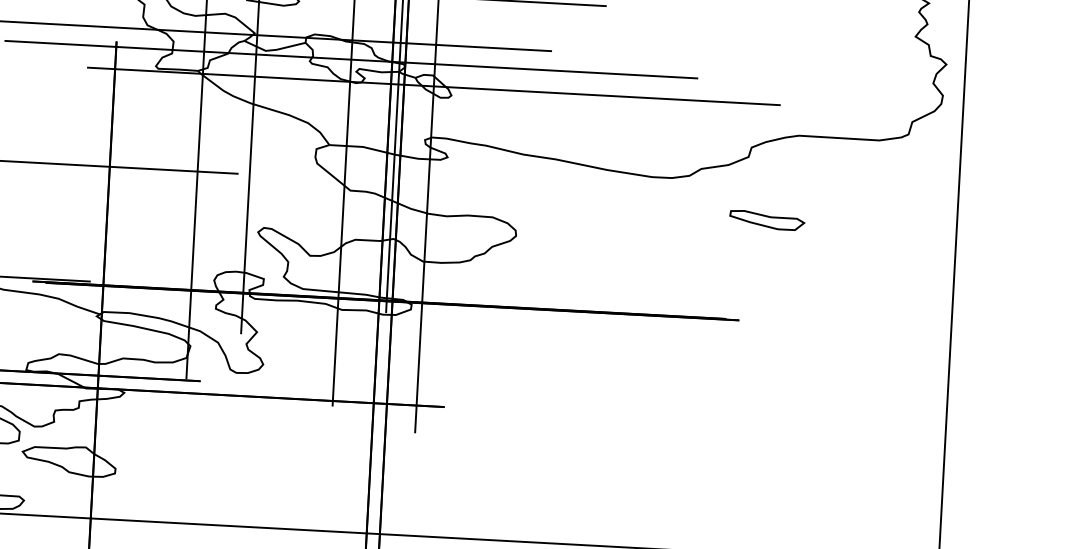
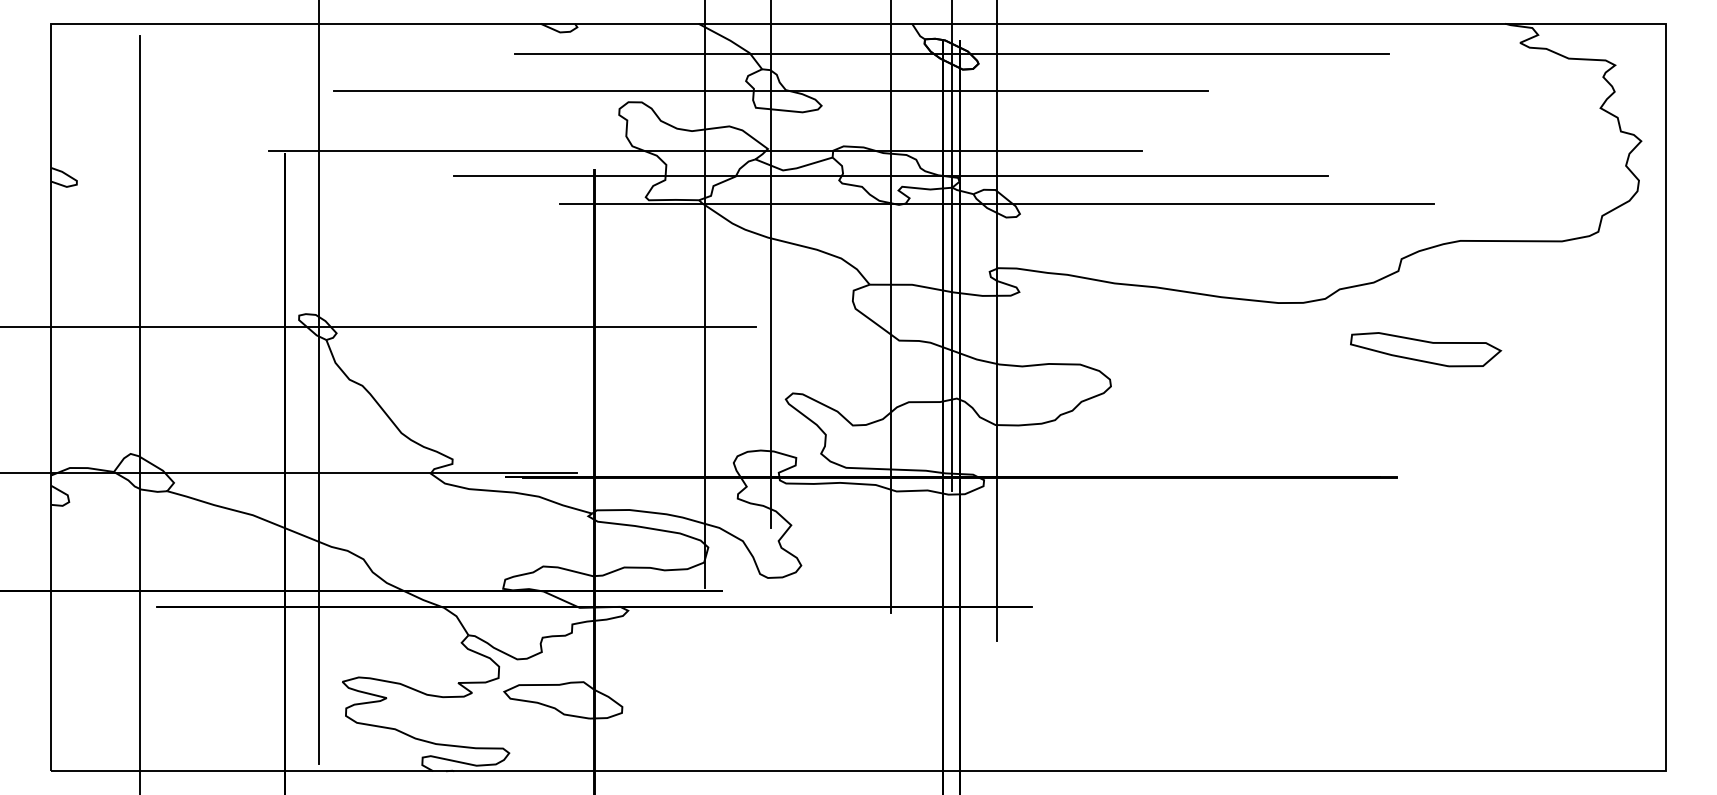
part: (767, 220) -> (1426, 349), size x1.6

